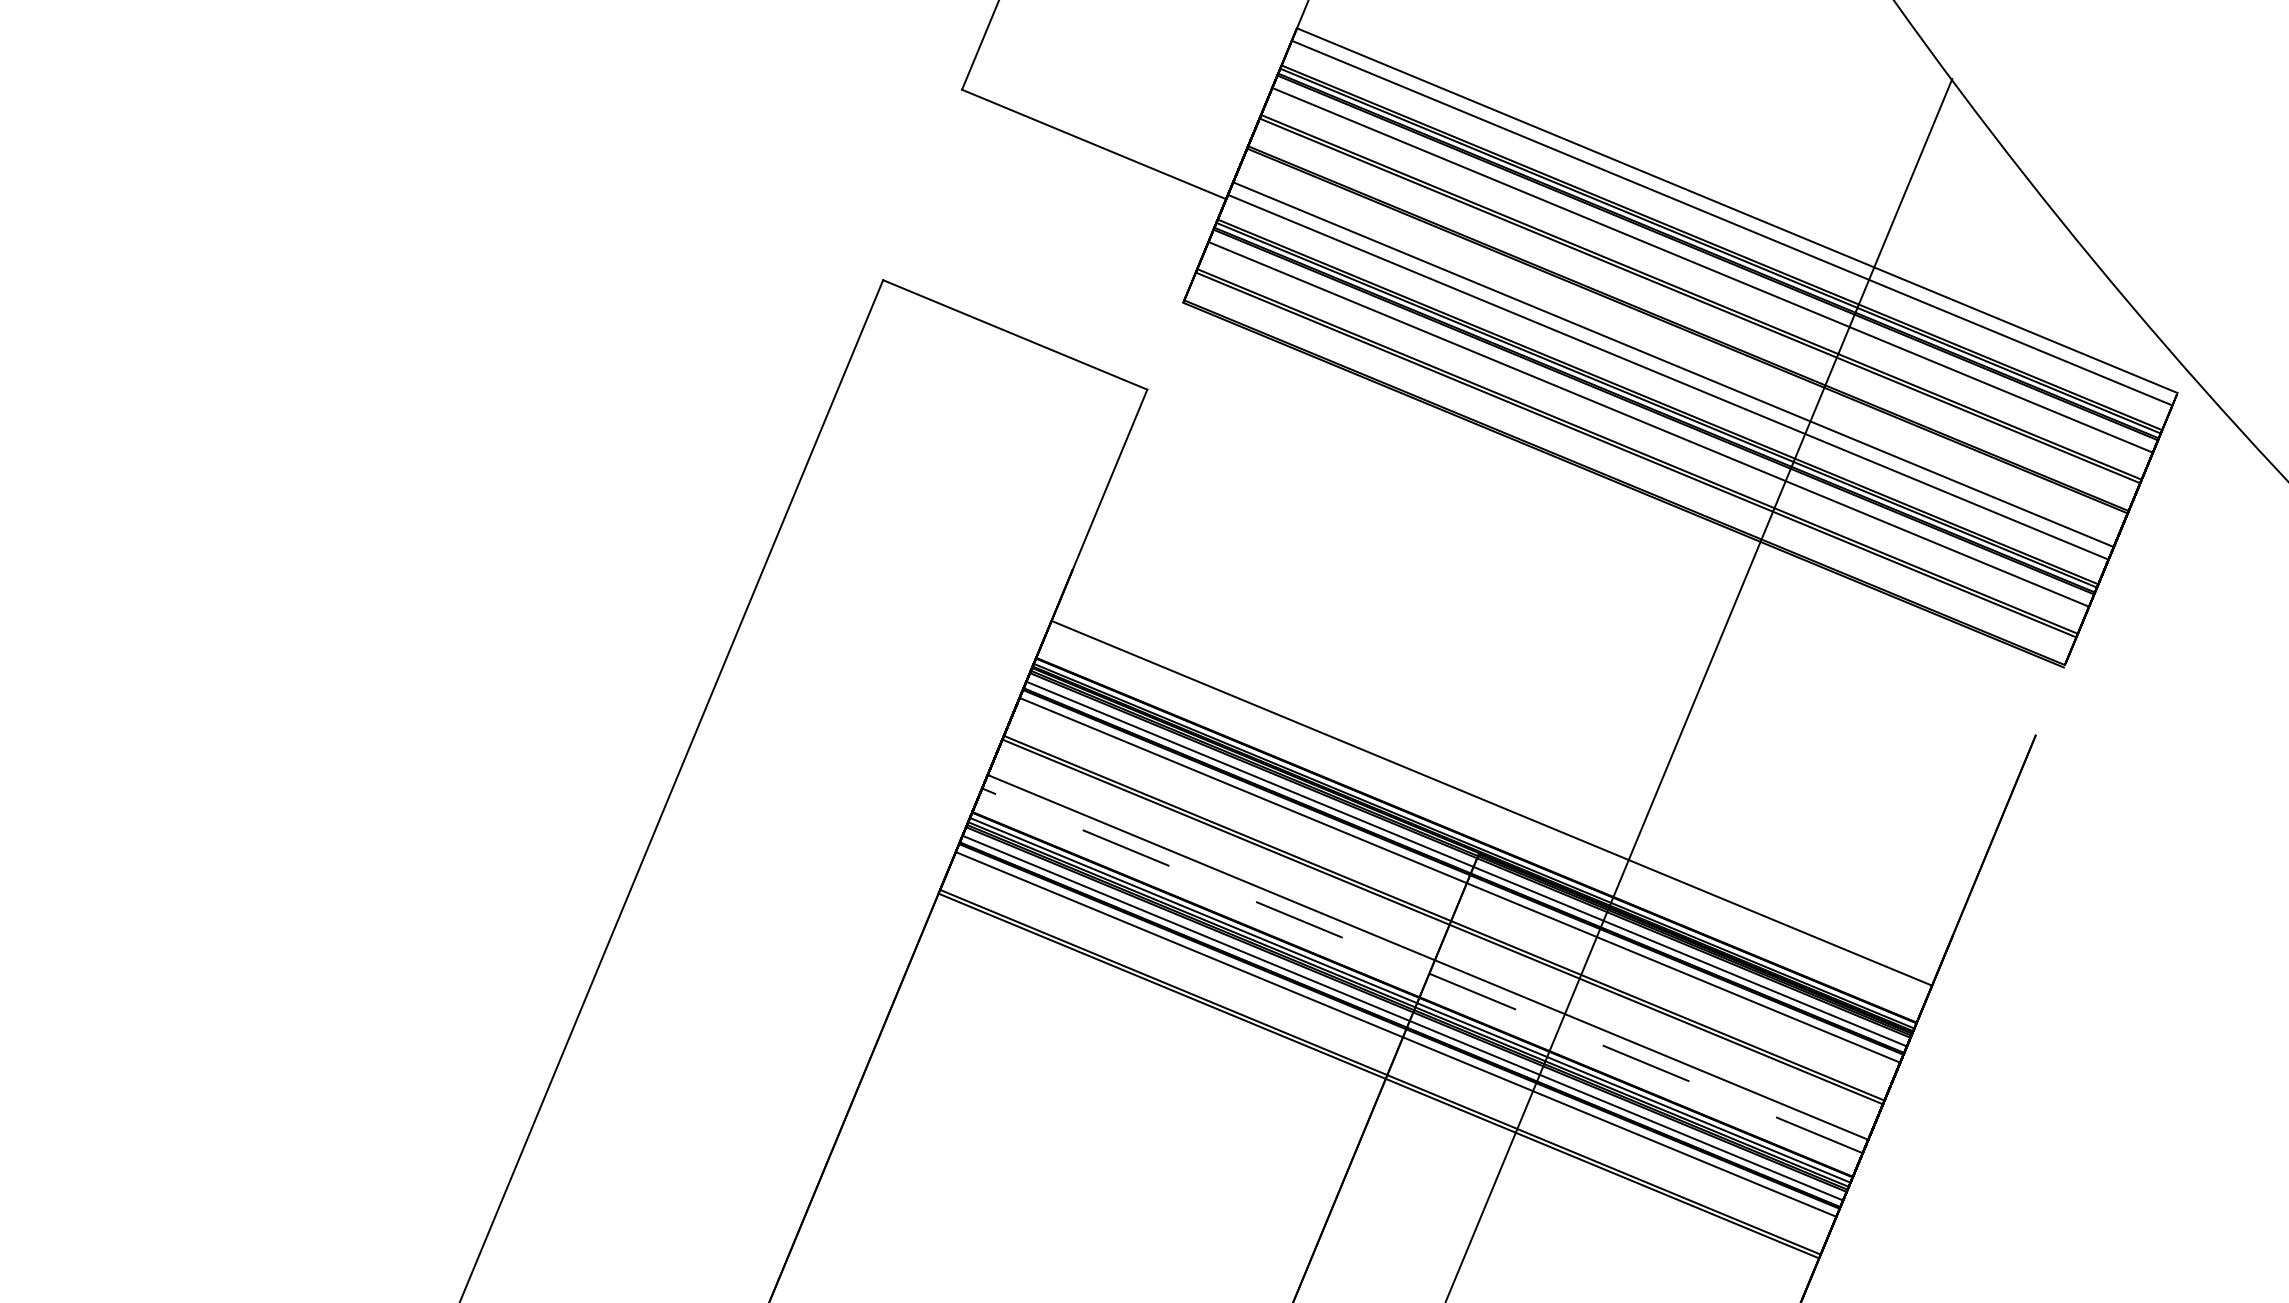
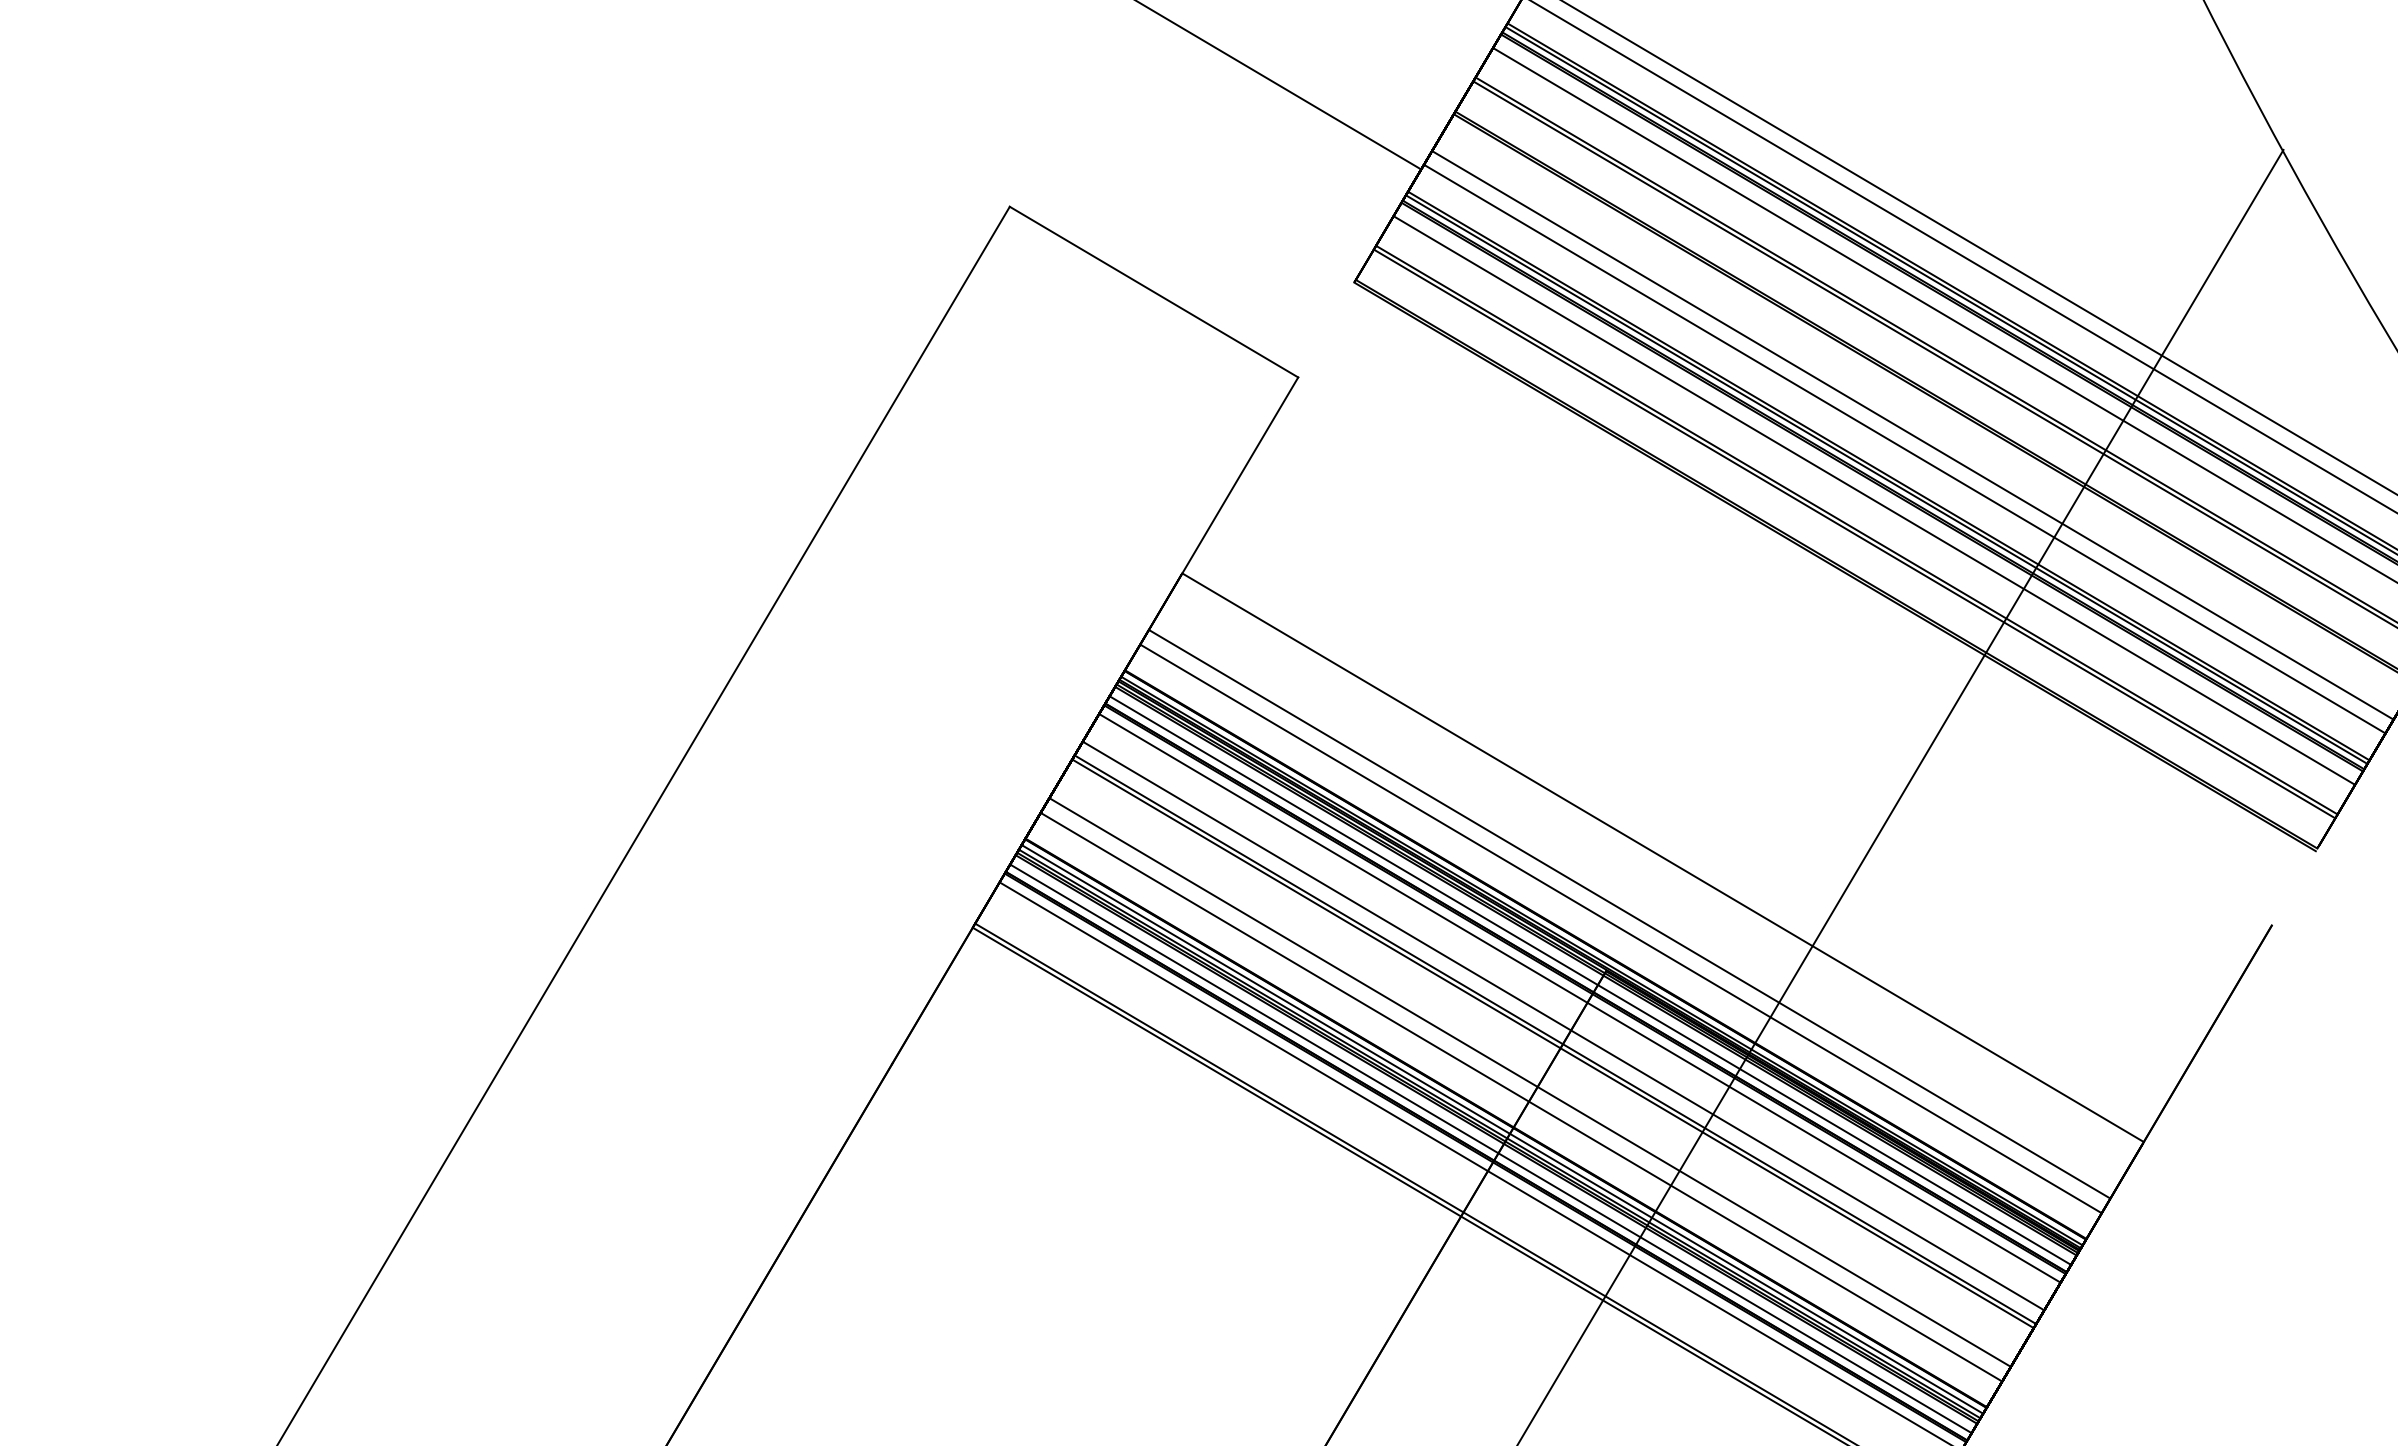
line: (1512, 751) -> (1662, 857), added
line: (1486, 816) -> (1621, 928), added
line: (1449, 905) -> (1563, 1025), added
line: (1422, 970) -> (1521, 1096), dashed -> solid

